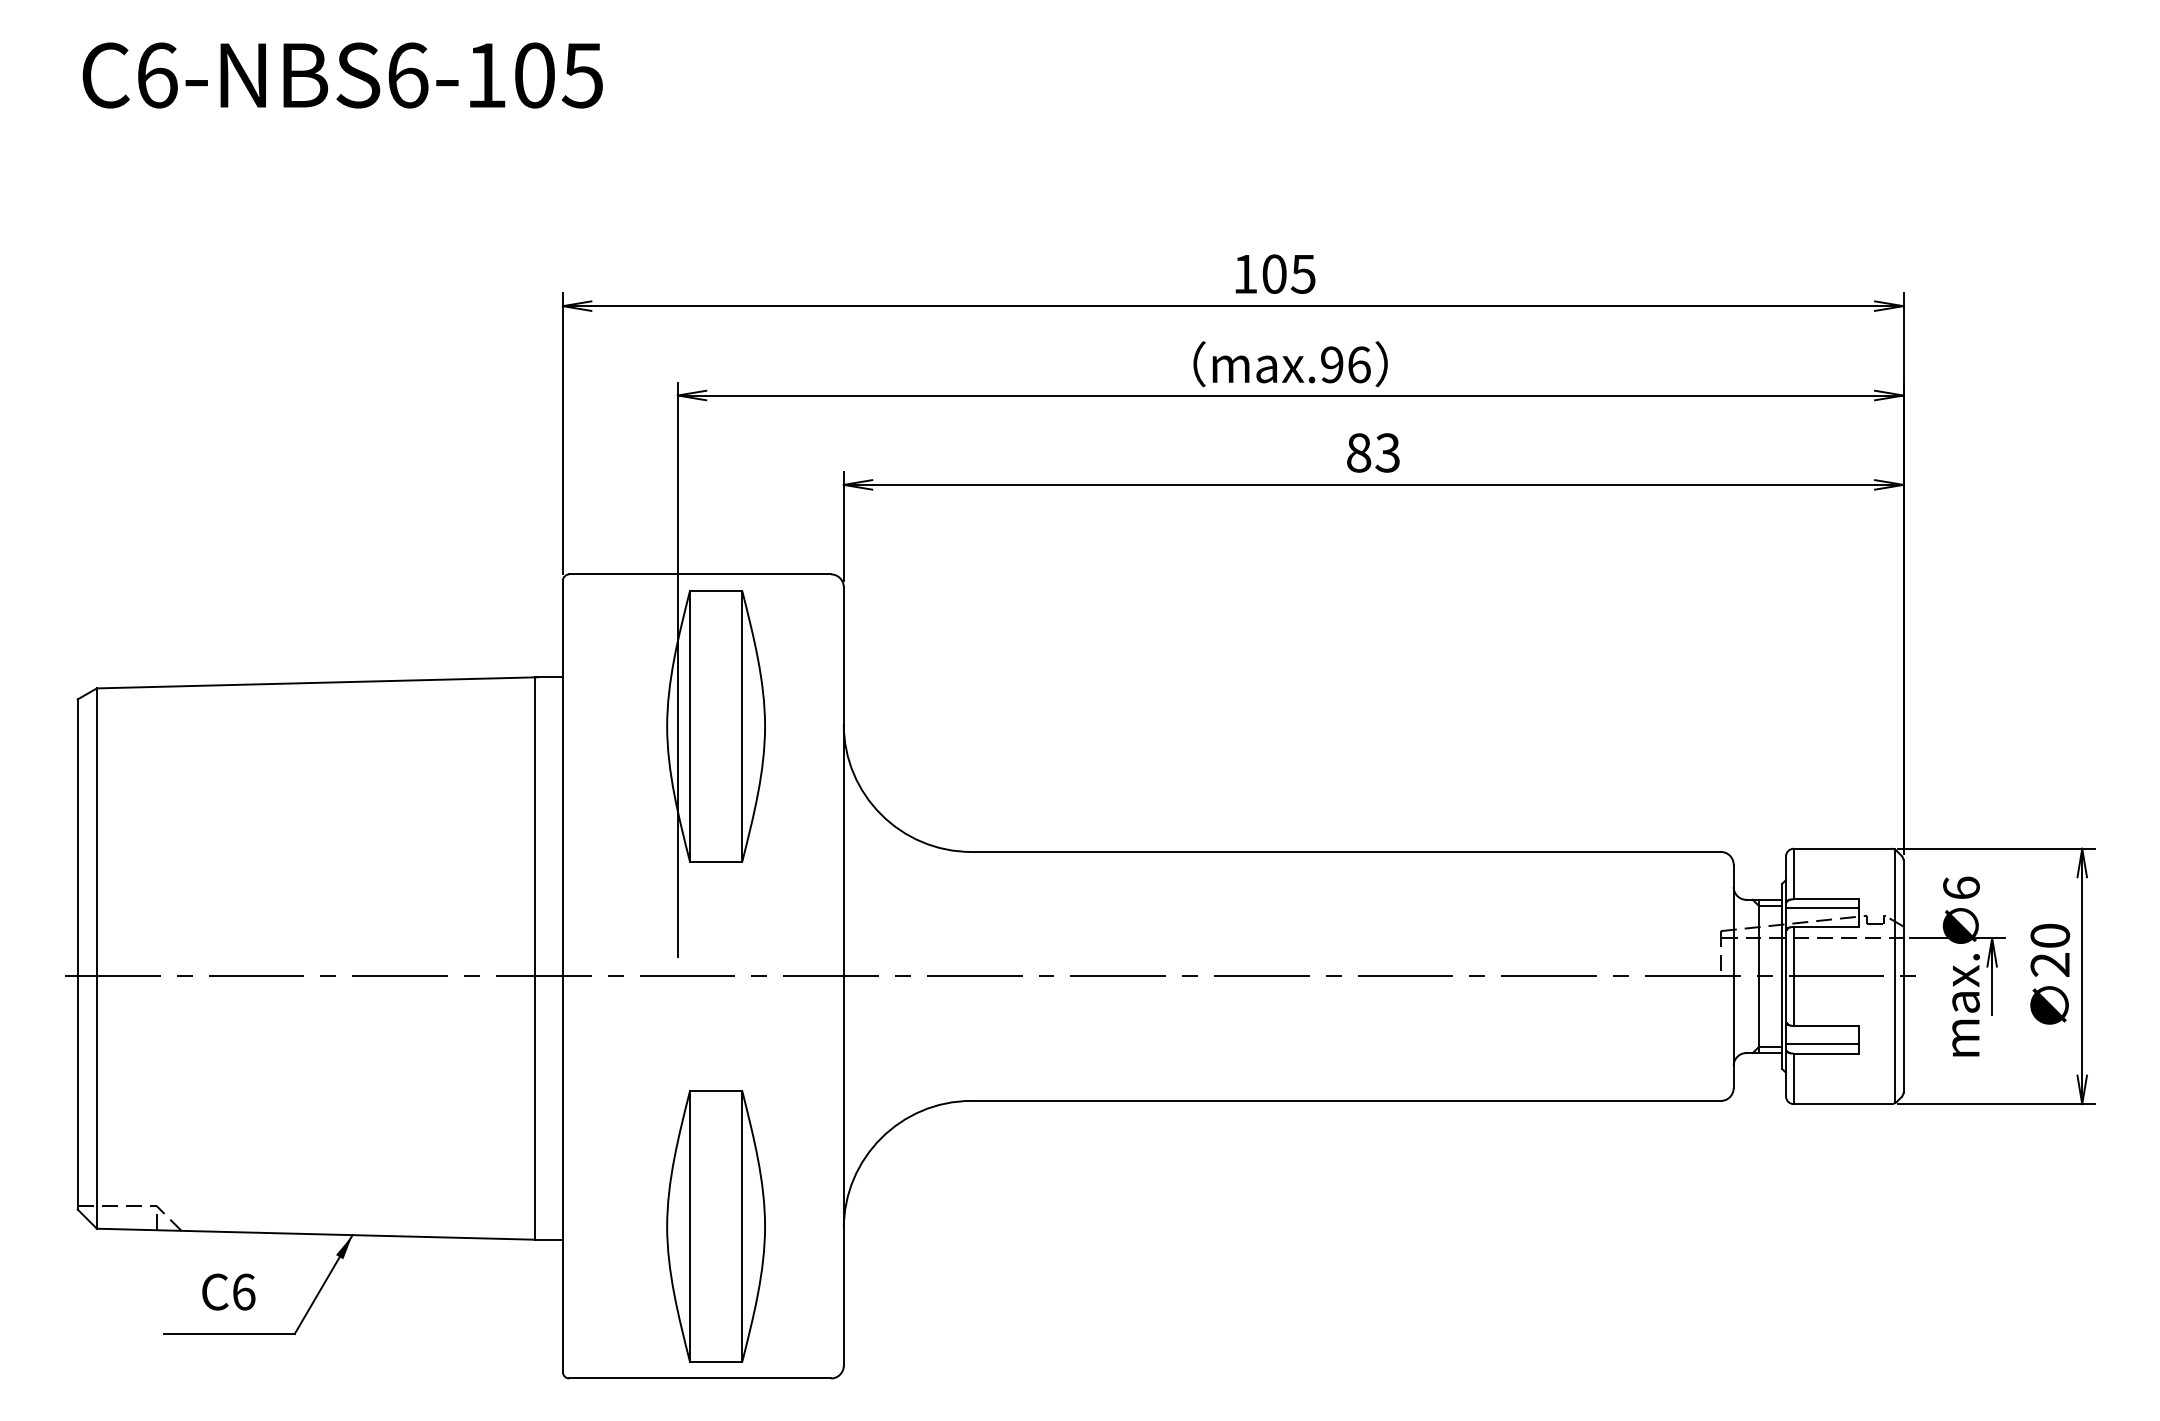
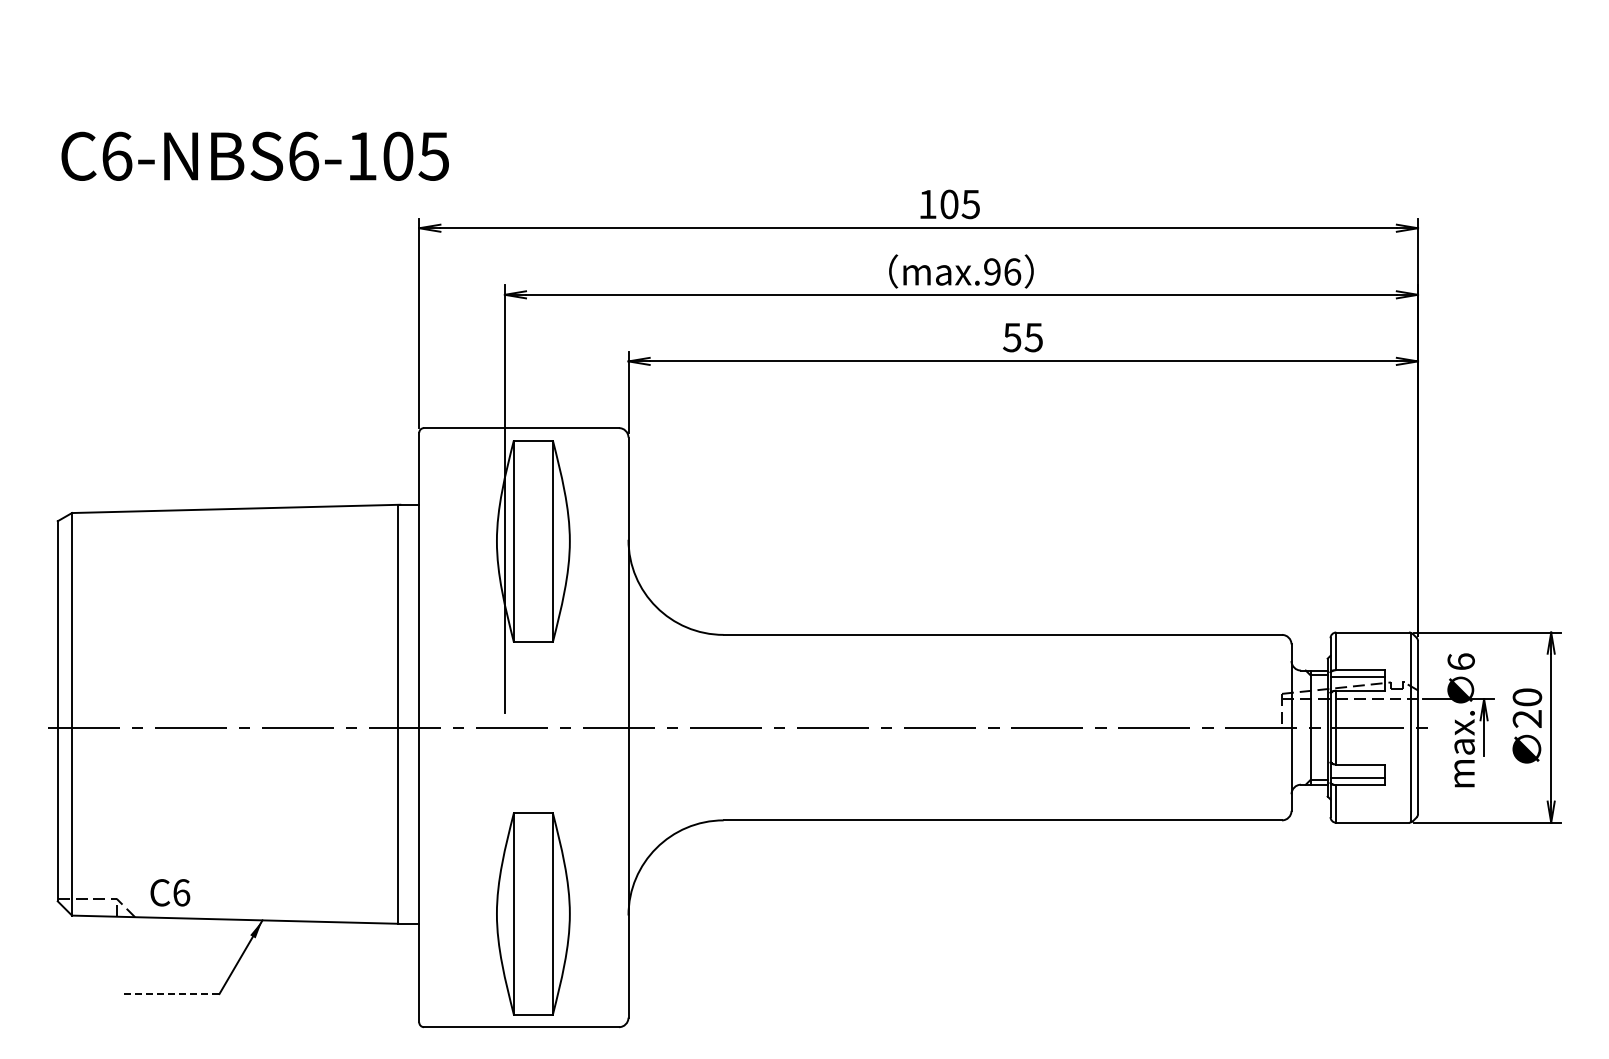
text: (341, 74) -> (254, 155), moved
text: (1372, 452) -> (1022, 337), 83 -> 55
text: (229, 1291) -> (170, 892), moved
line: (229, 1333) -> (170, 993), solid -> dashed

